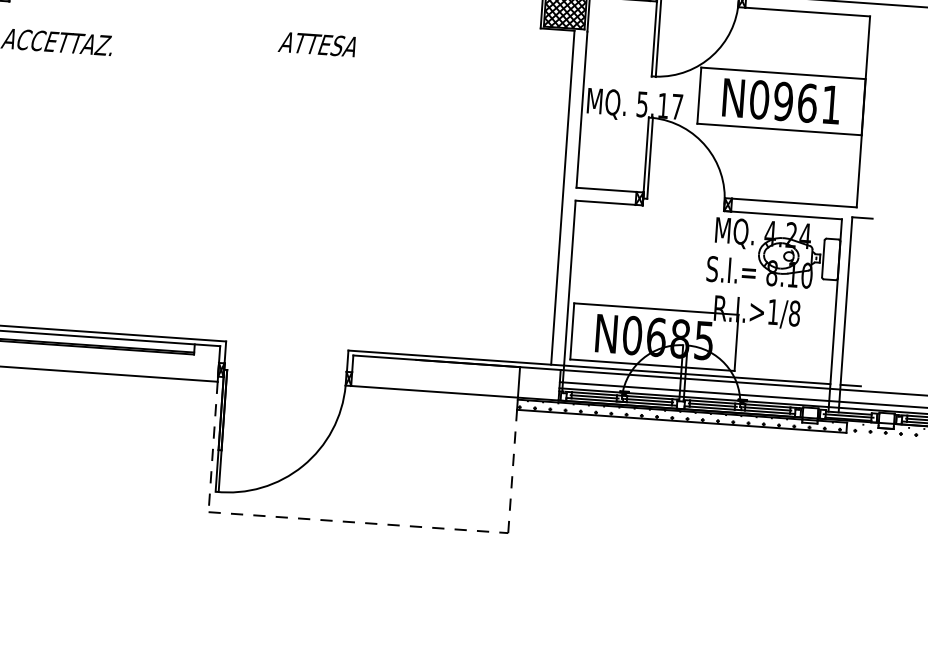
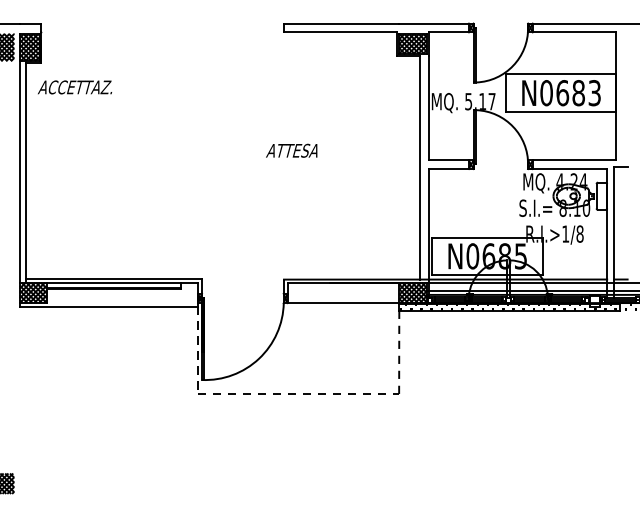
text: (316, 43) -> (291, 150), moved
text: (807, 103) -> (578, 93), N0961 -> N0683
hatch: (538, 383) -> (412, 292), added

